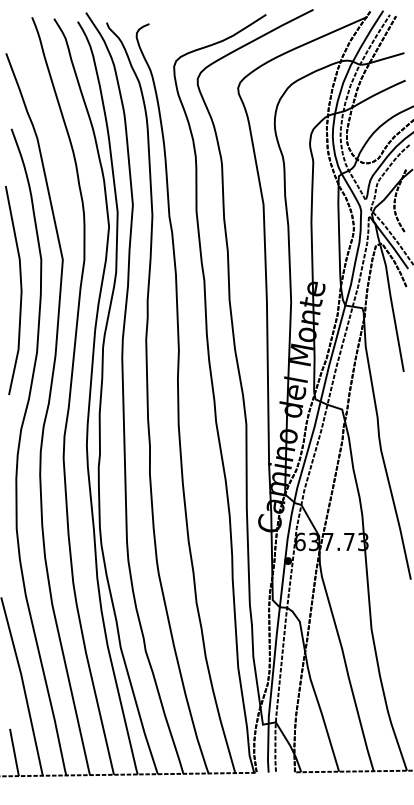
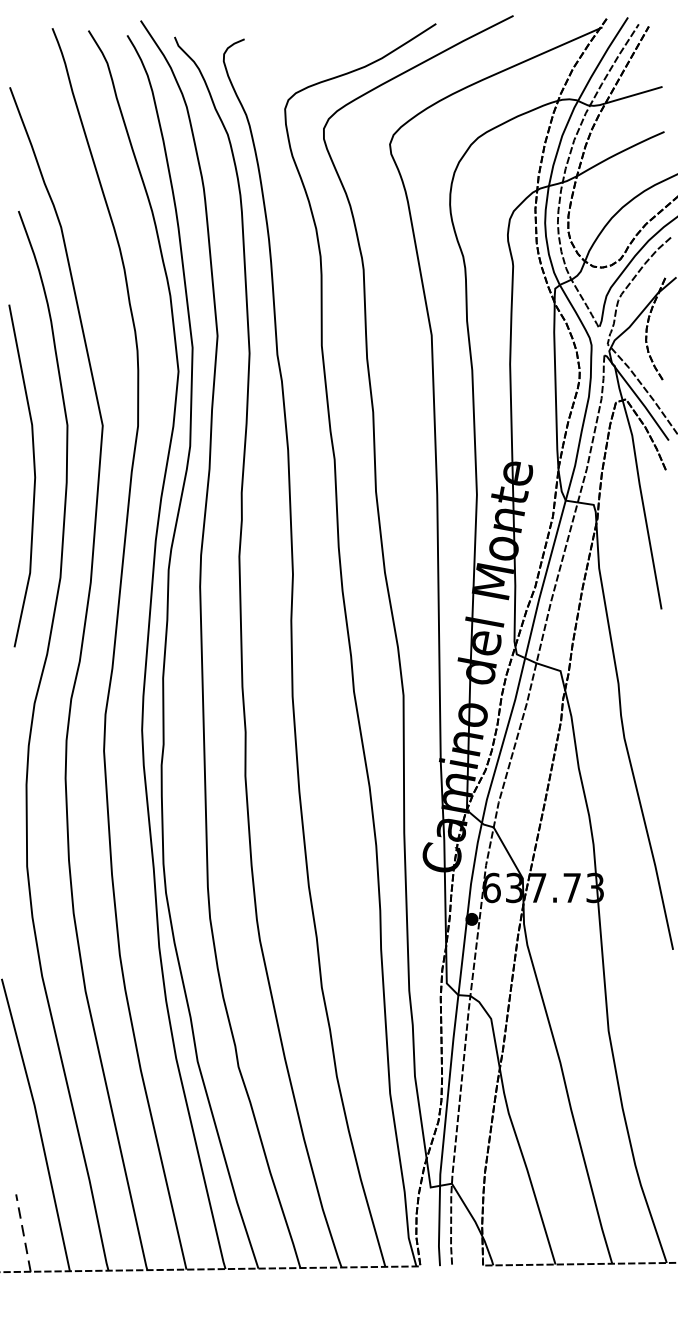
line: (14, 752) -> (23, 1233), solid -> dashed

